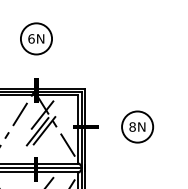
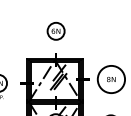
circle: (135, 127) -> (110, 79), size x1.6

